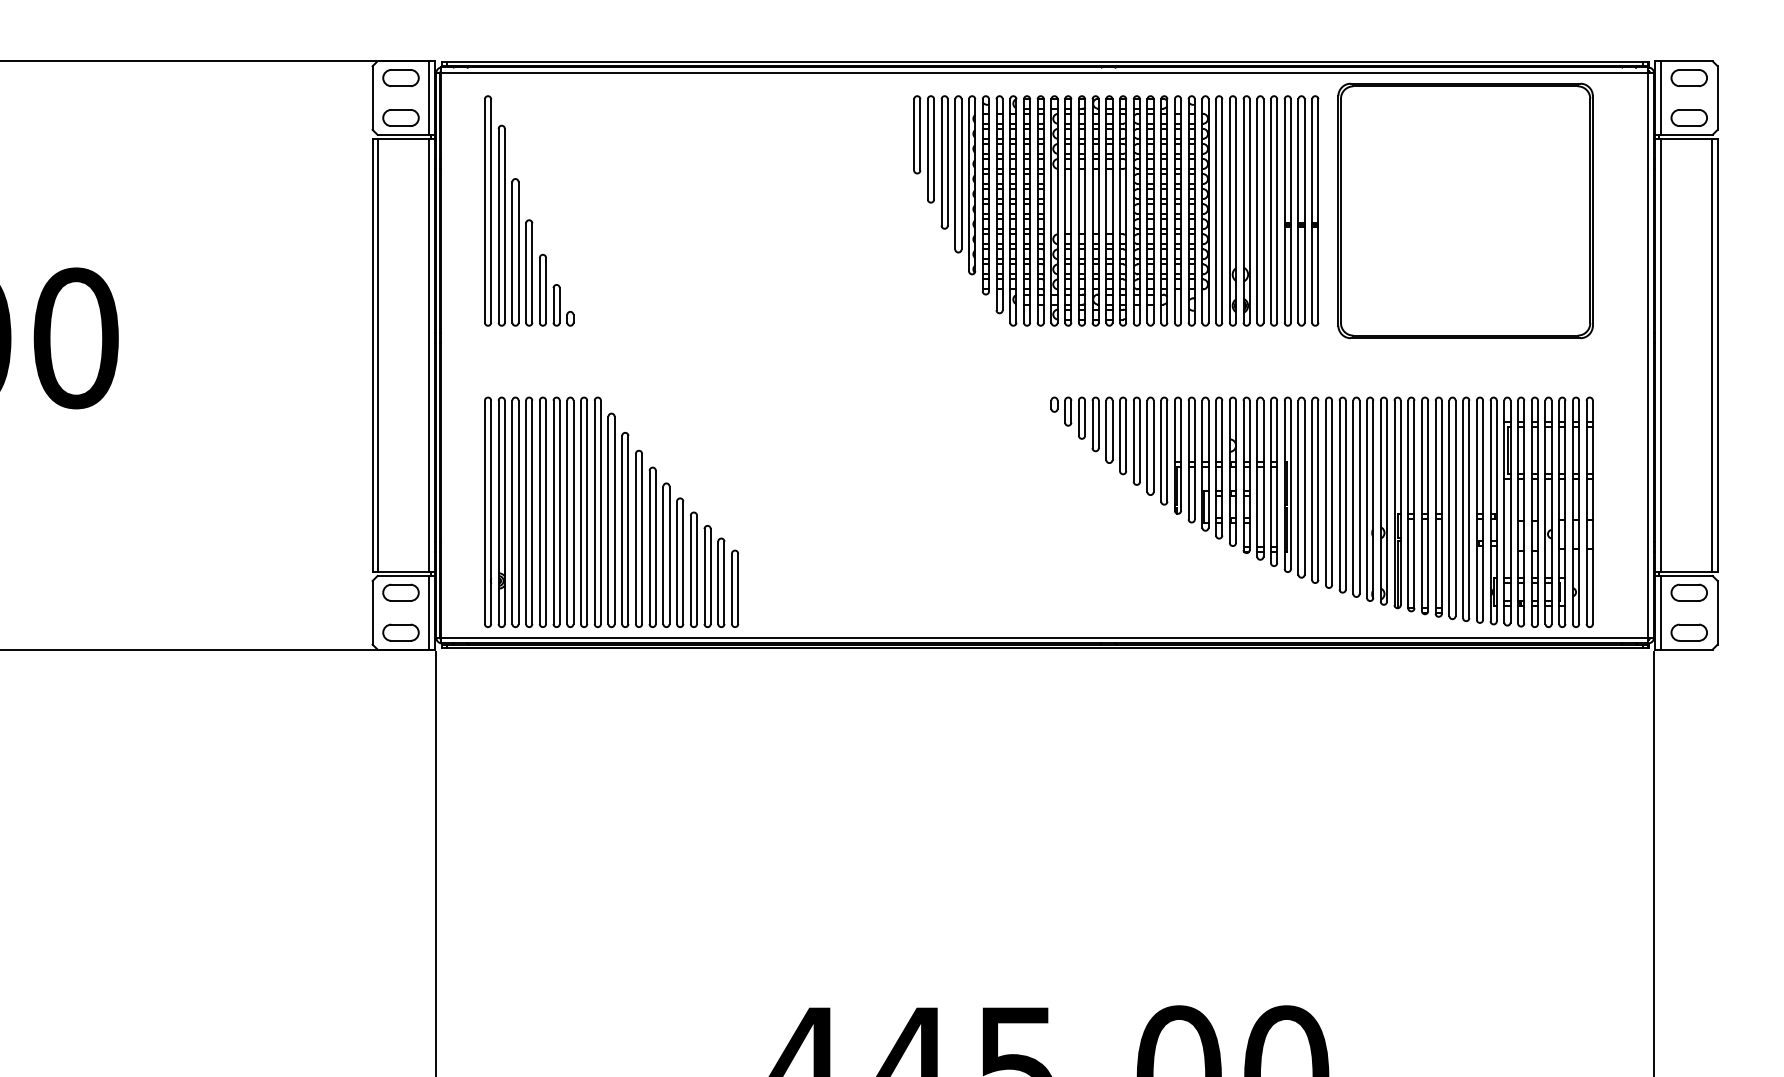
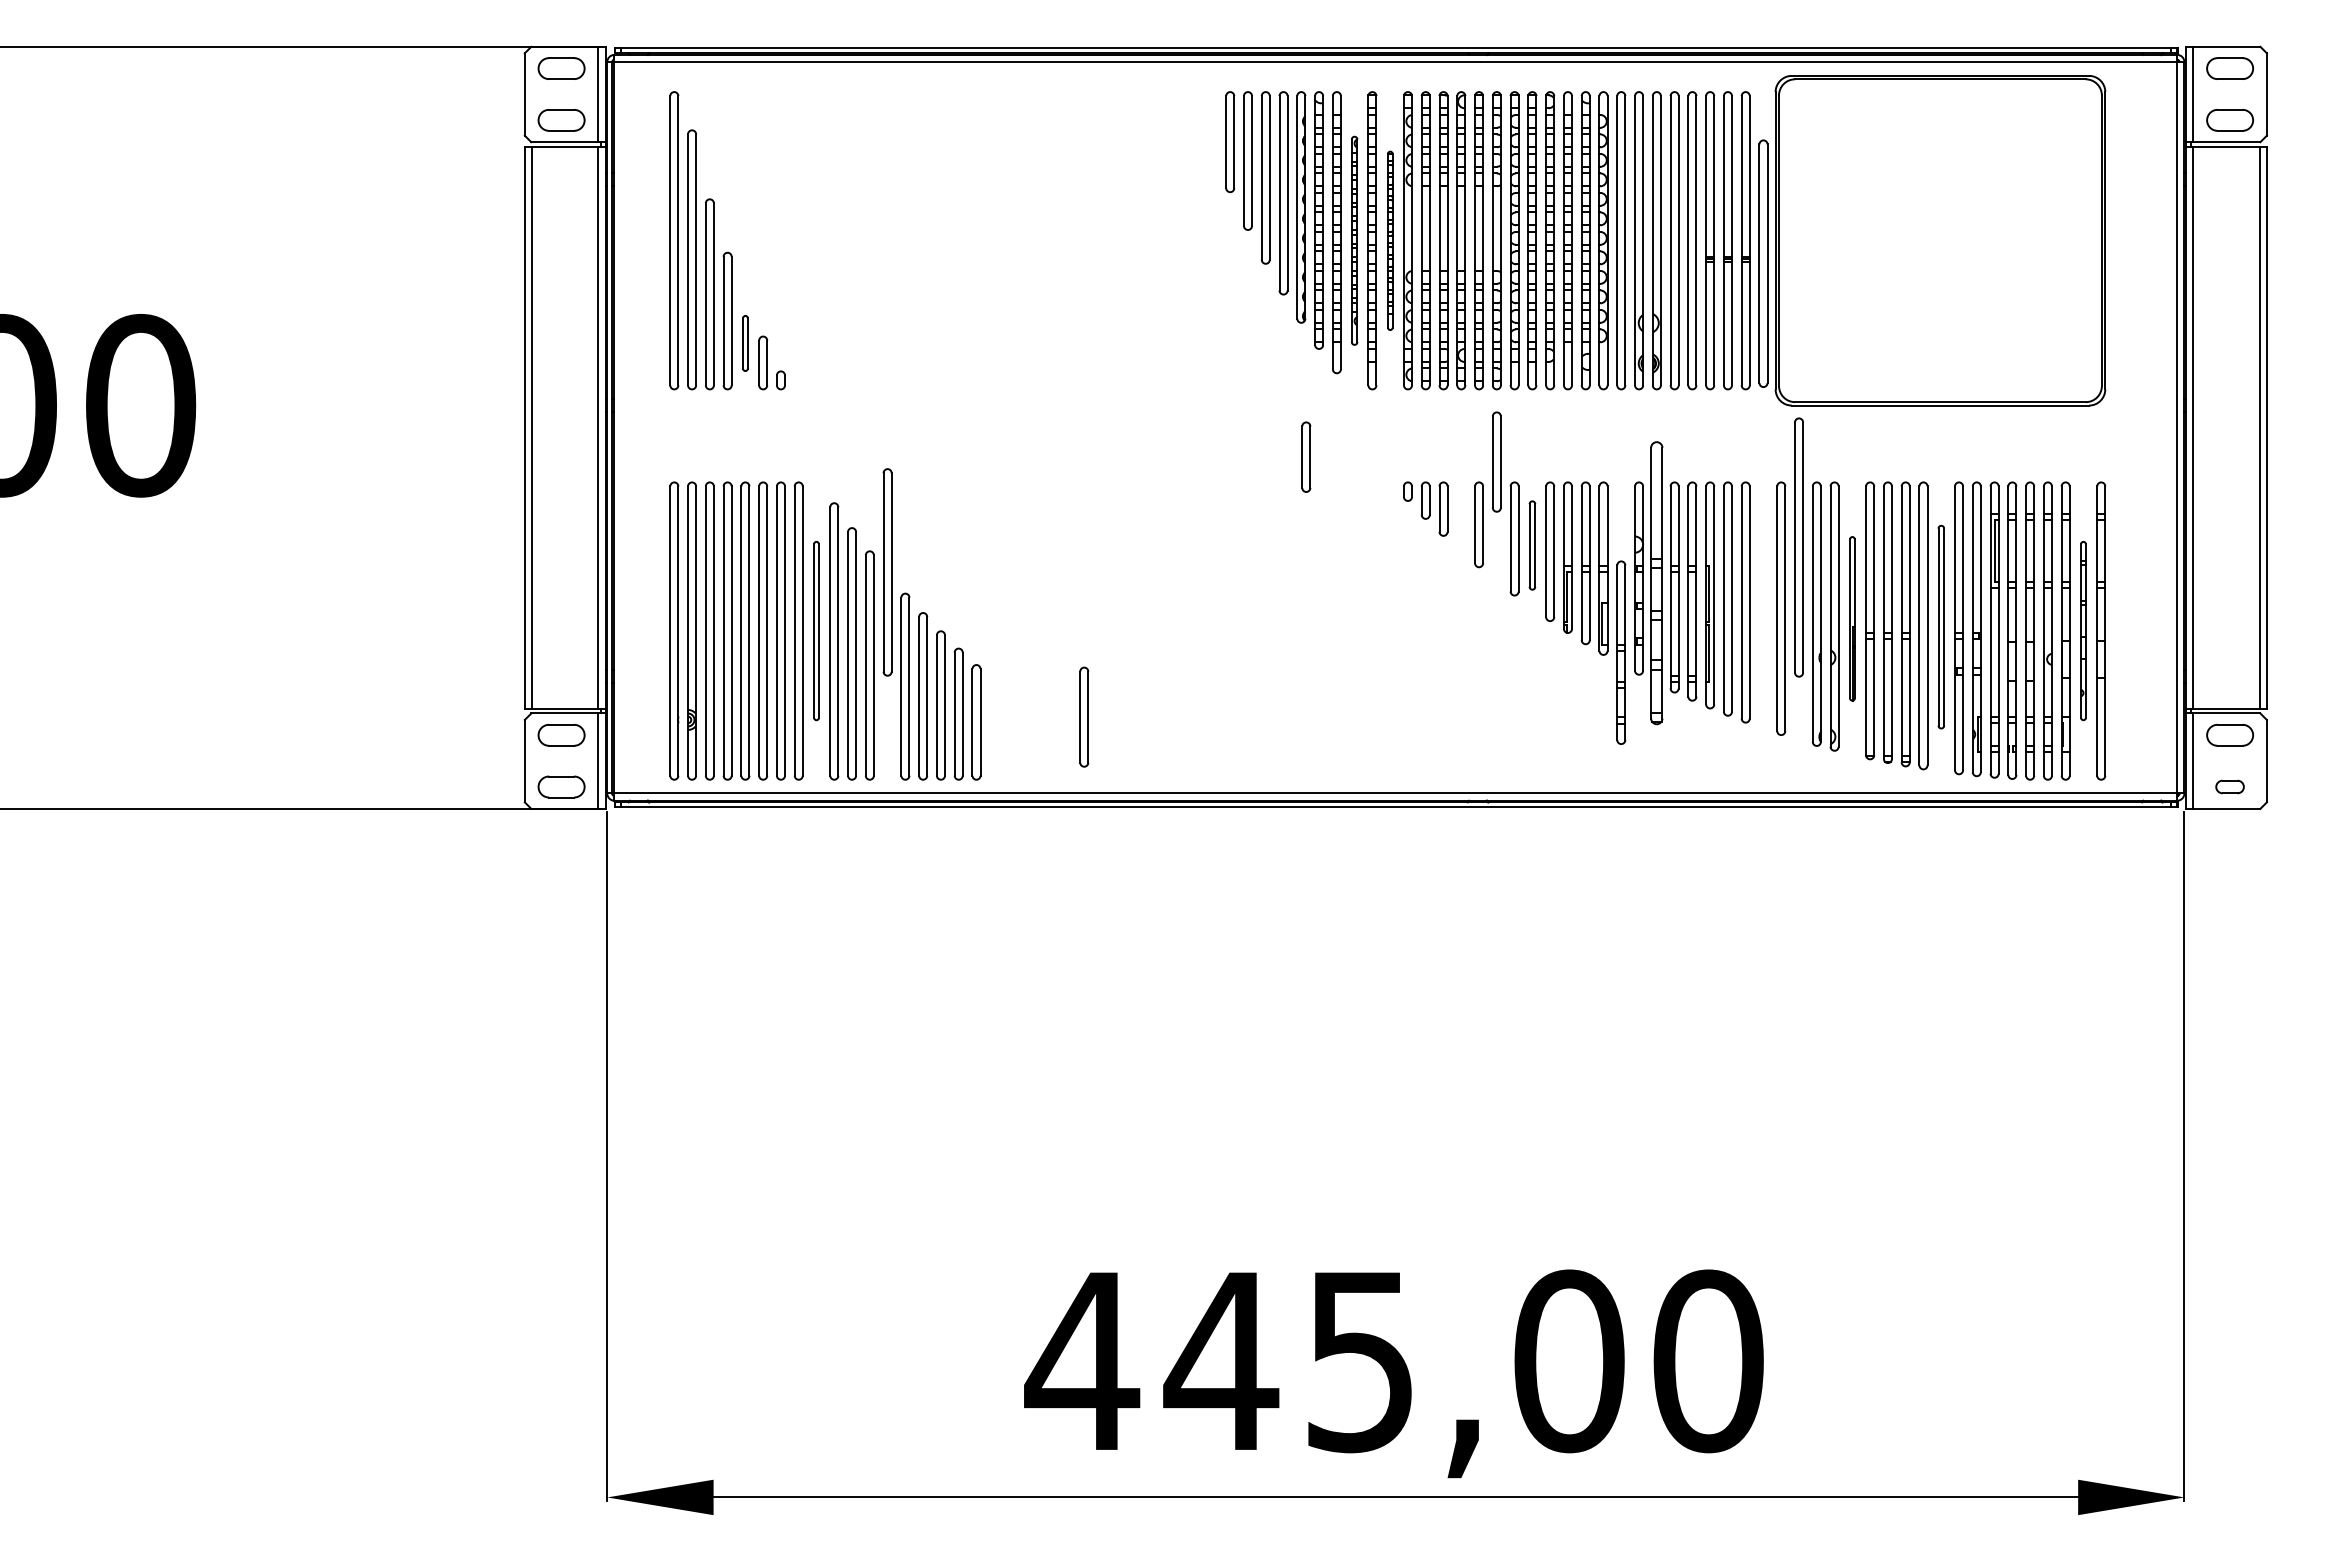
part: (1013, 210) -> (1354, 240), size x0.7
part: (1041, 210) -> (1390, 240), size x0.6
part: (543, 290) -> (745, 343), size x0.6
part: (1095, 423) -> (1306, 456), moved
part: (1122, 435) -> (1496, 461), moved
part: (1150, 446) -> (1532, 545), size x0.7
part: (1219, 467) -> (1621, 652), moved
part: (1246, 474) -> (1656, 582), size x1.4
part: (1329, 492) -> (1763, 263), moved
part: (1356, 497) -> (1798, 547), moved
part: (1397, 502) -> (1852, 618), size x0.6
part: (1466, 508) -> (1941, 626), size x0.7
part: (597, 511) -> (816, 630), size x0.6
part: (1576, 511) -> (2083, 630), size x0.6
part: (652, 547) -> (887, 572), moved
part: (735, 588) -> (1084, 716), moved
part: (1688, 632) -> (2229, 786), size x0.6

